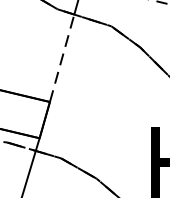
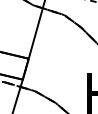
line: (61, 58) -> (35, 33), dashed -> solid

